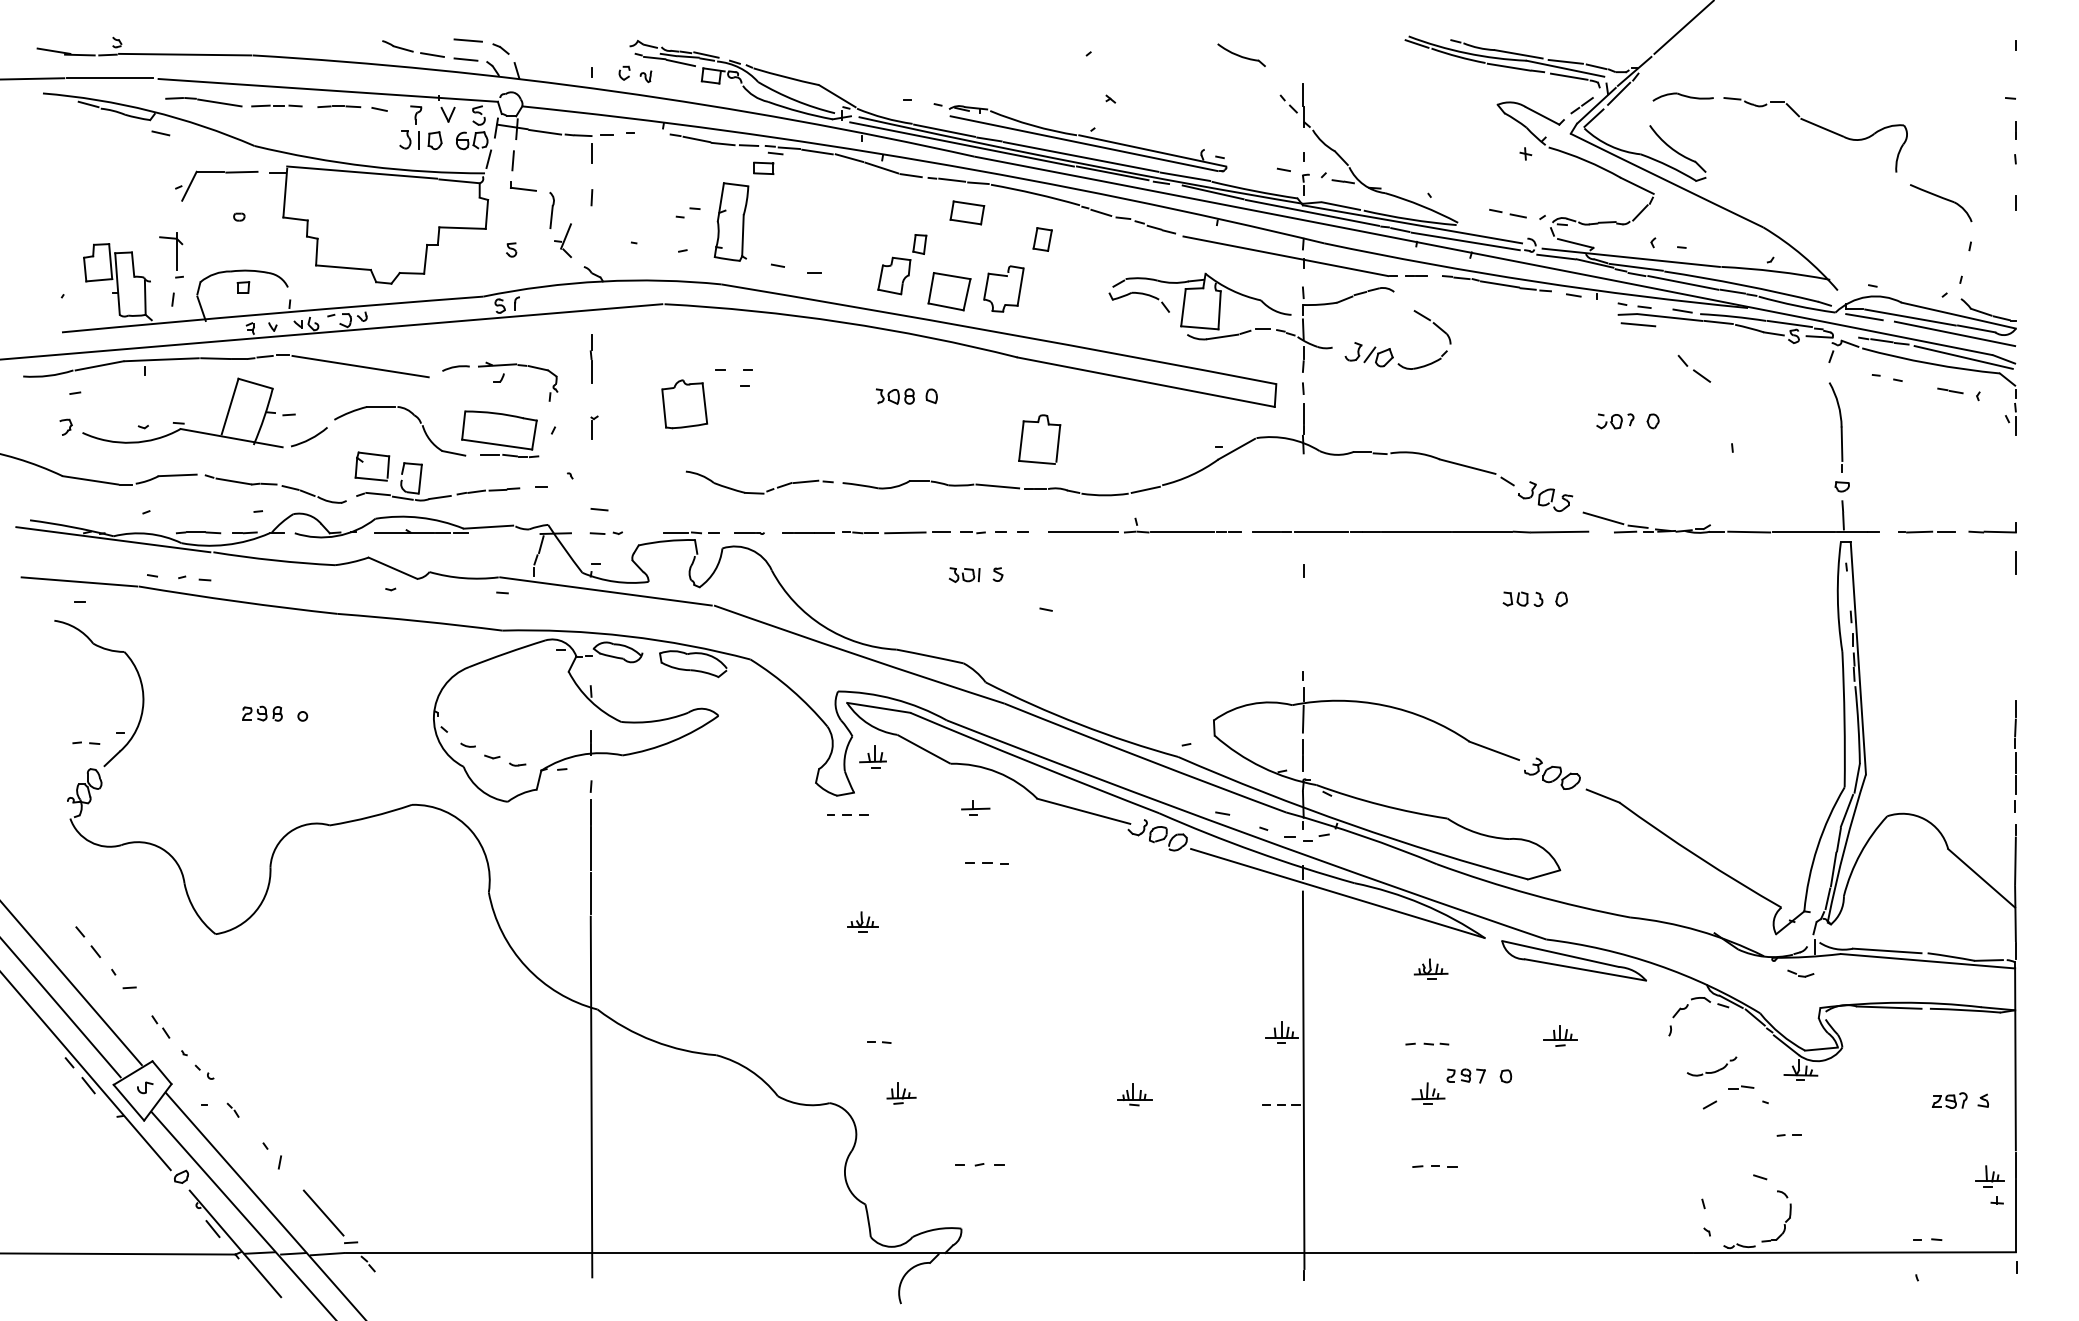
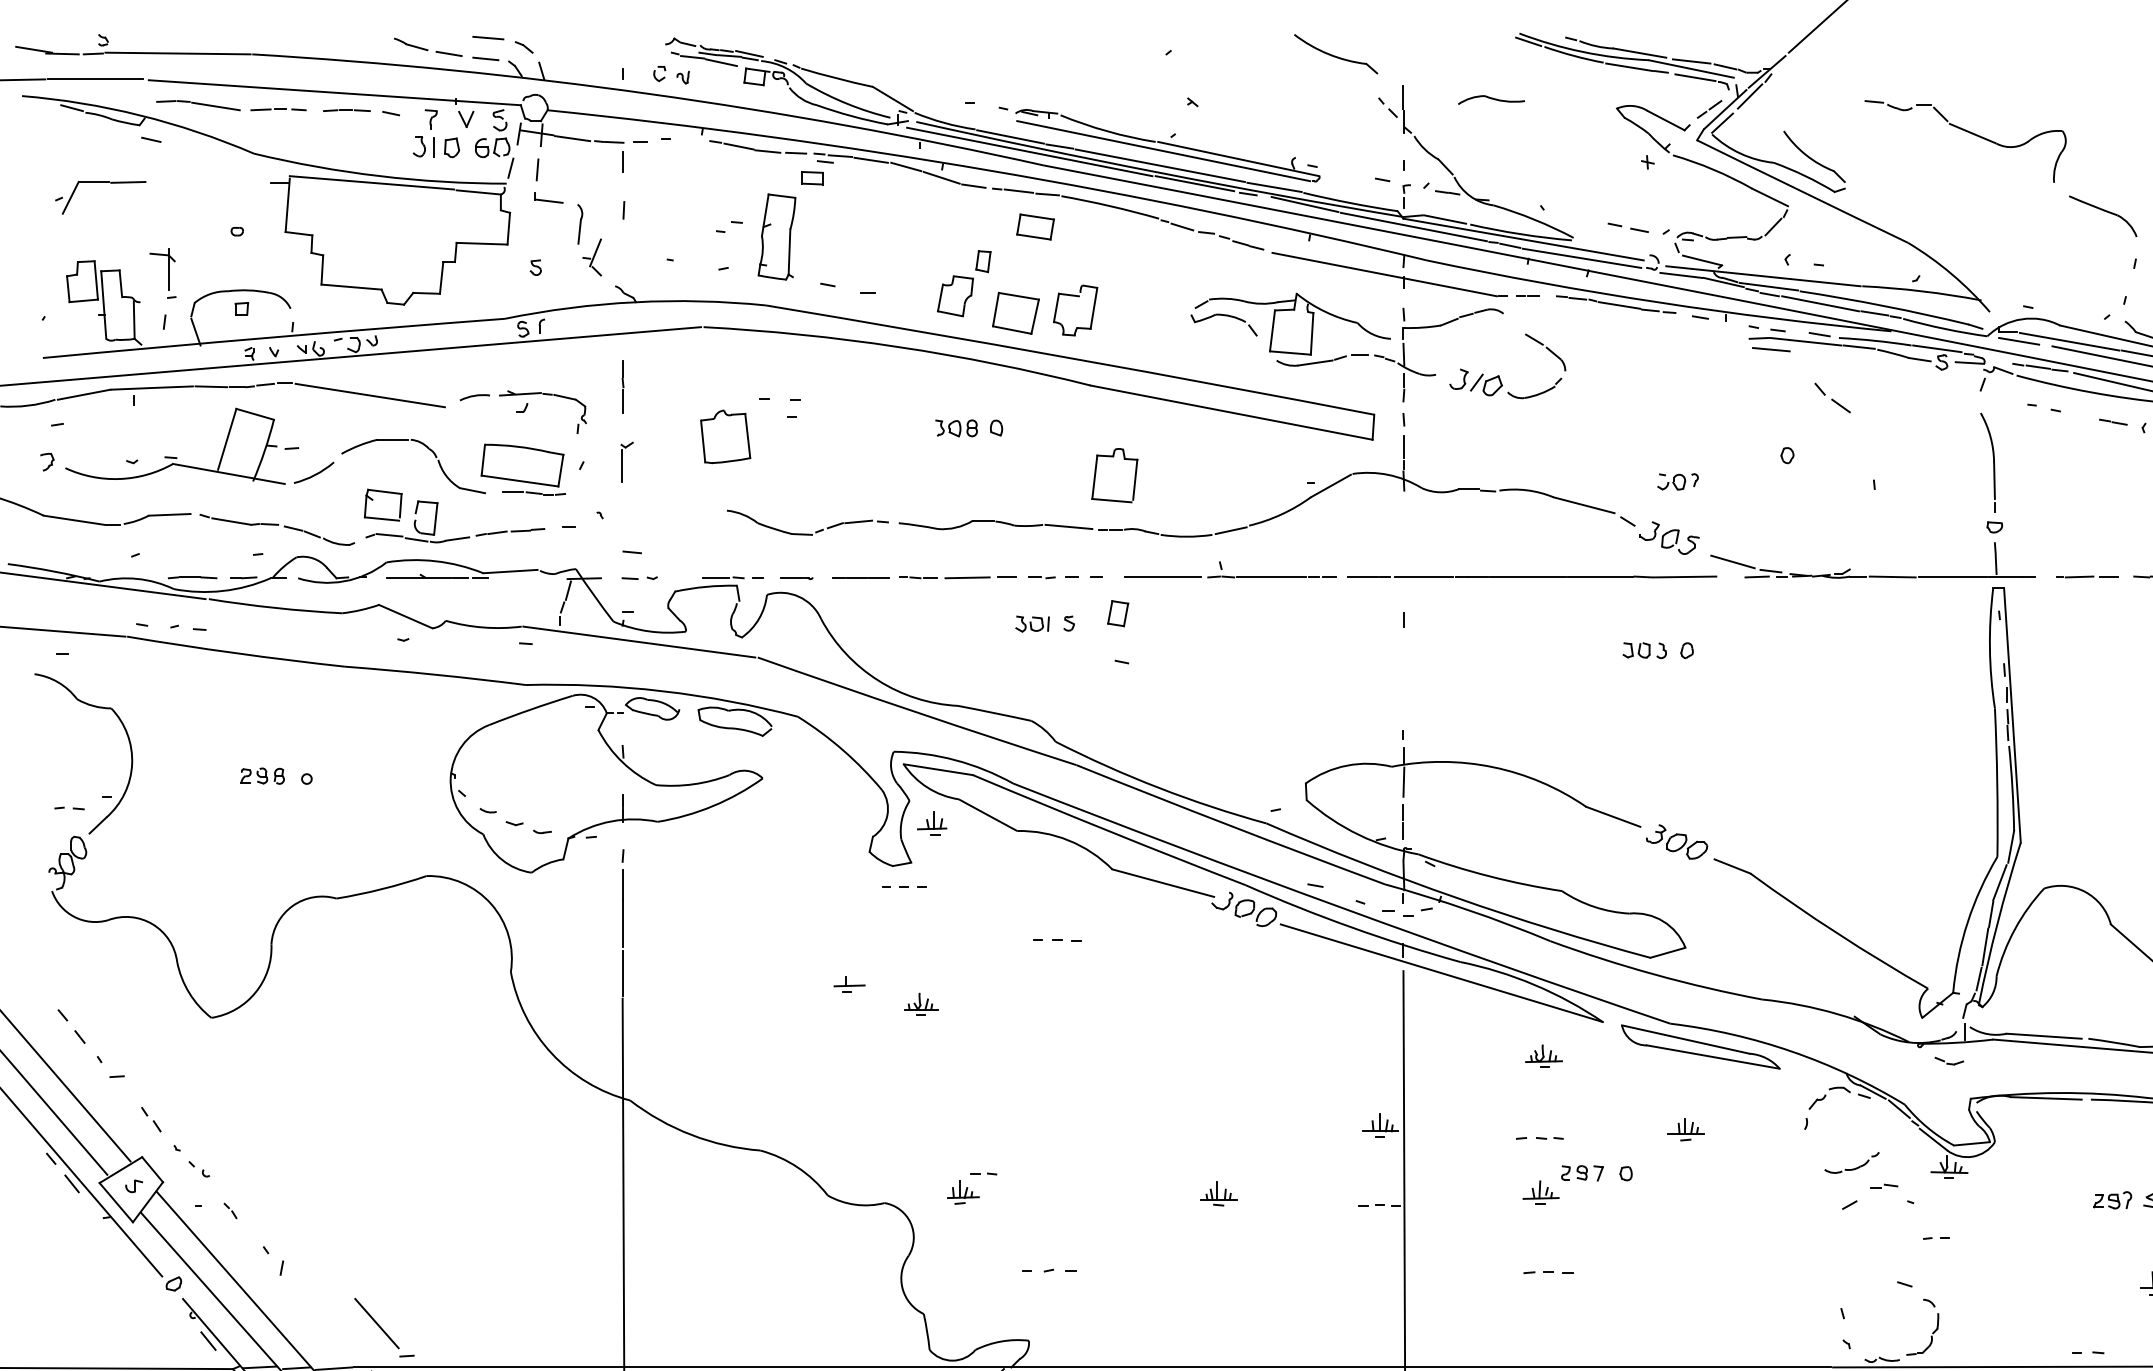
part: (1241, 54) -> (1336, 53), size x1.6
part: (1682, 96) -> (1490, 99), moved
part: (216, 172) -> (100, 182), moved
part: (1042, 239) -> (1117, 613), moved
part: (1615, 421) -> (1678, 482), moved
part: (594, 427) -> (626, 462), size x1.6
part: (975, 807) -> (849, 984), moved
part: (879, 1042) -> (984, 1173), moved
part: (330, 1216) -> (384, 1327), moved

